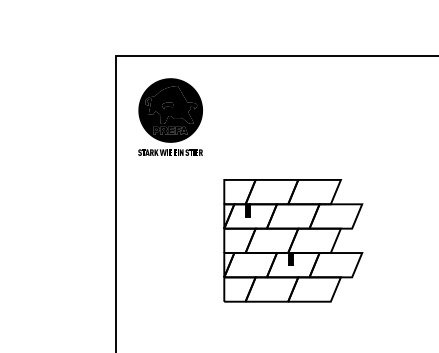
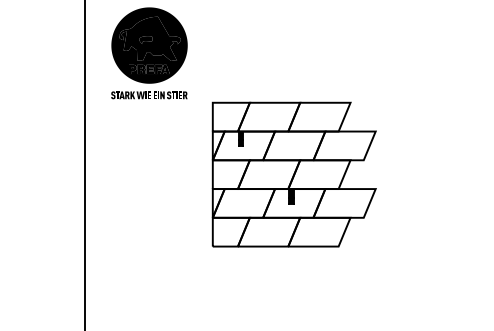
part: (293, 240) -> (294, 174), moved

